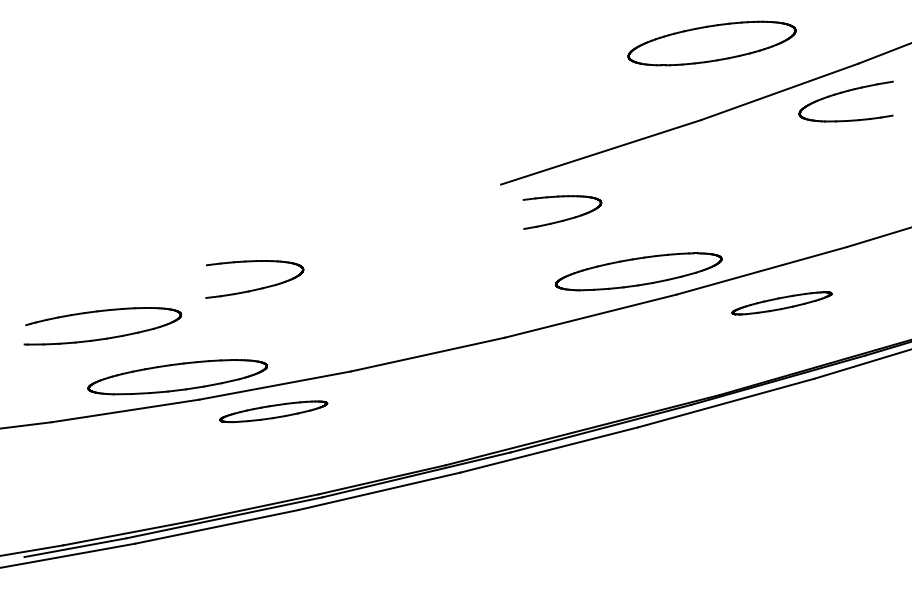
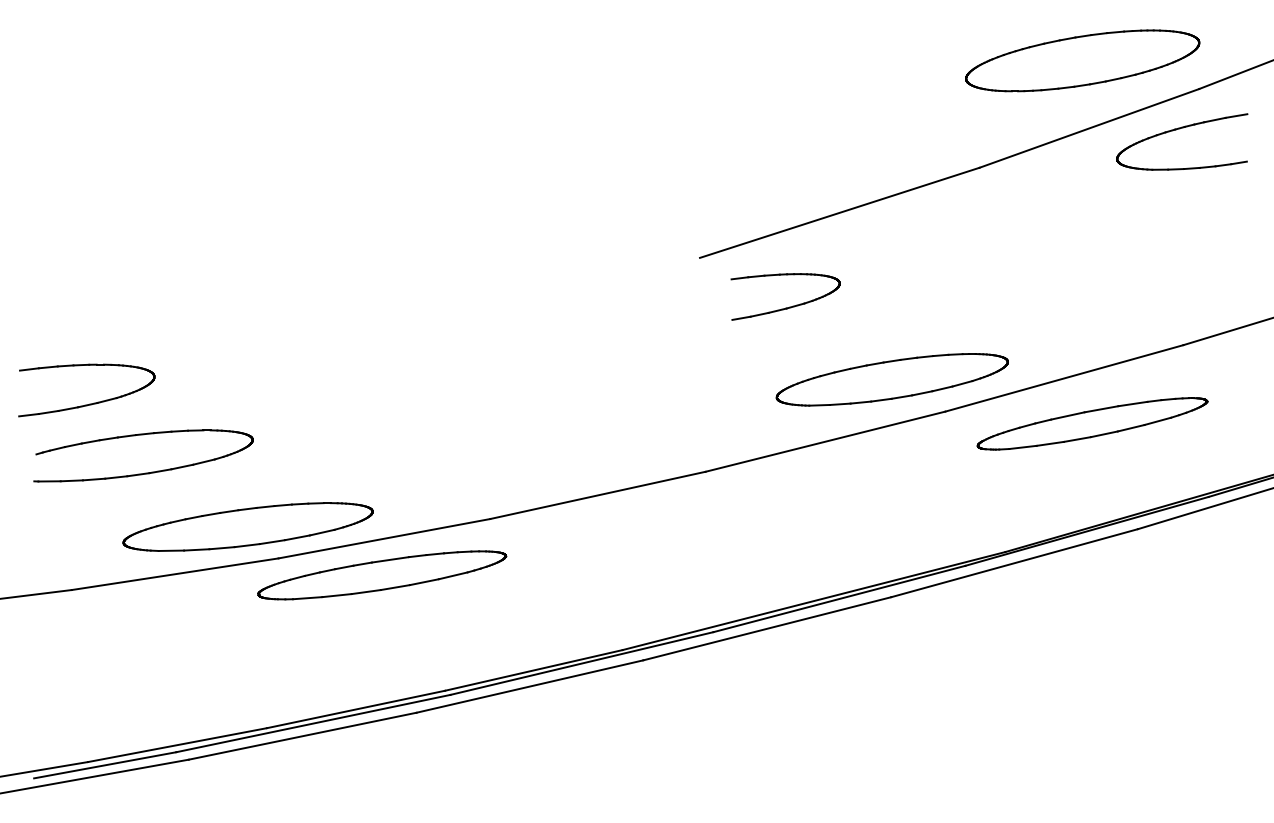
part: (711, 43) -> (1082, 60), moved
part: (256, 288) -> (89, 403), moved
part: (782, 303) -> (1092, 423), size x1.67
part: (273, 411) -> (382, 575), size x1.67

